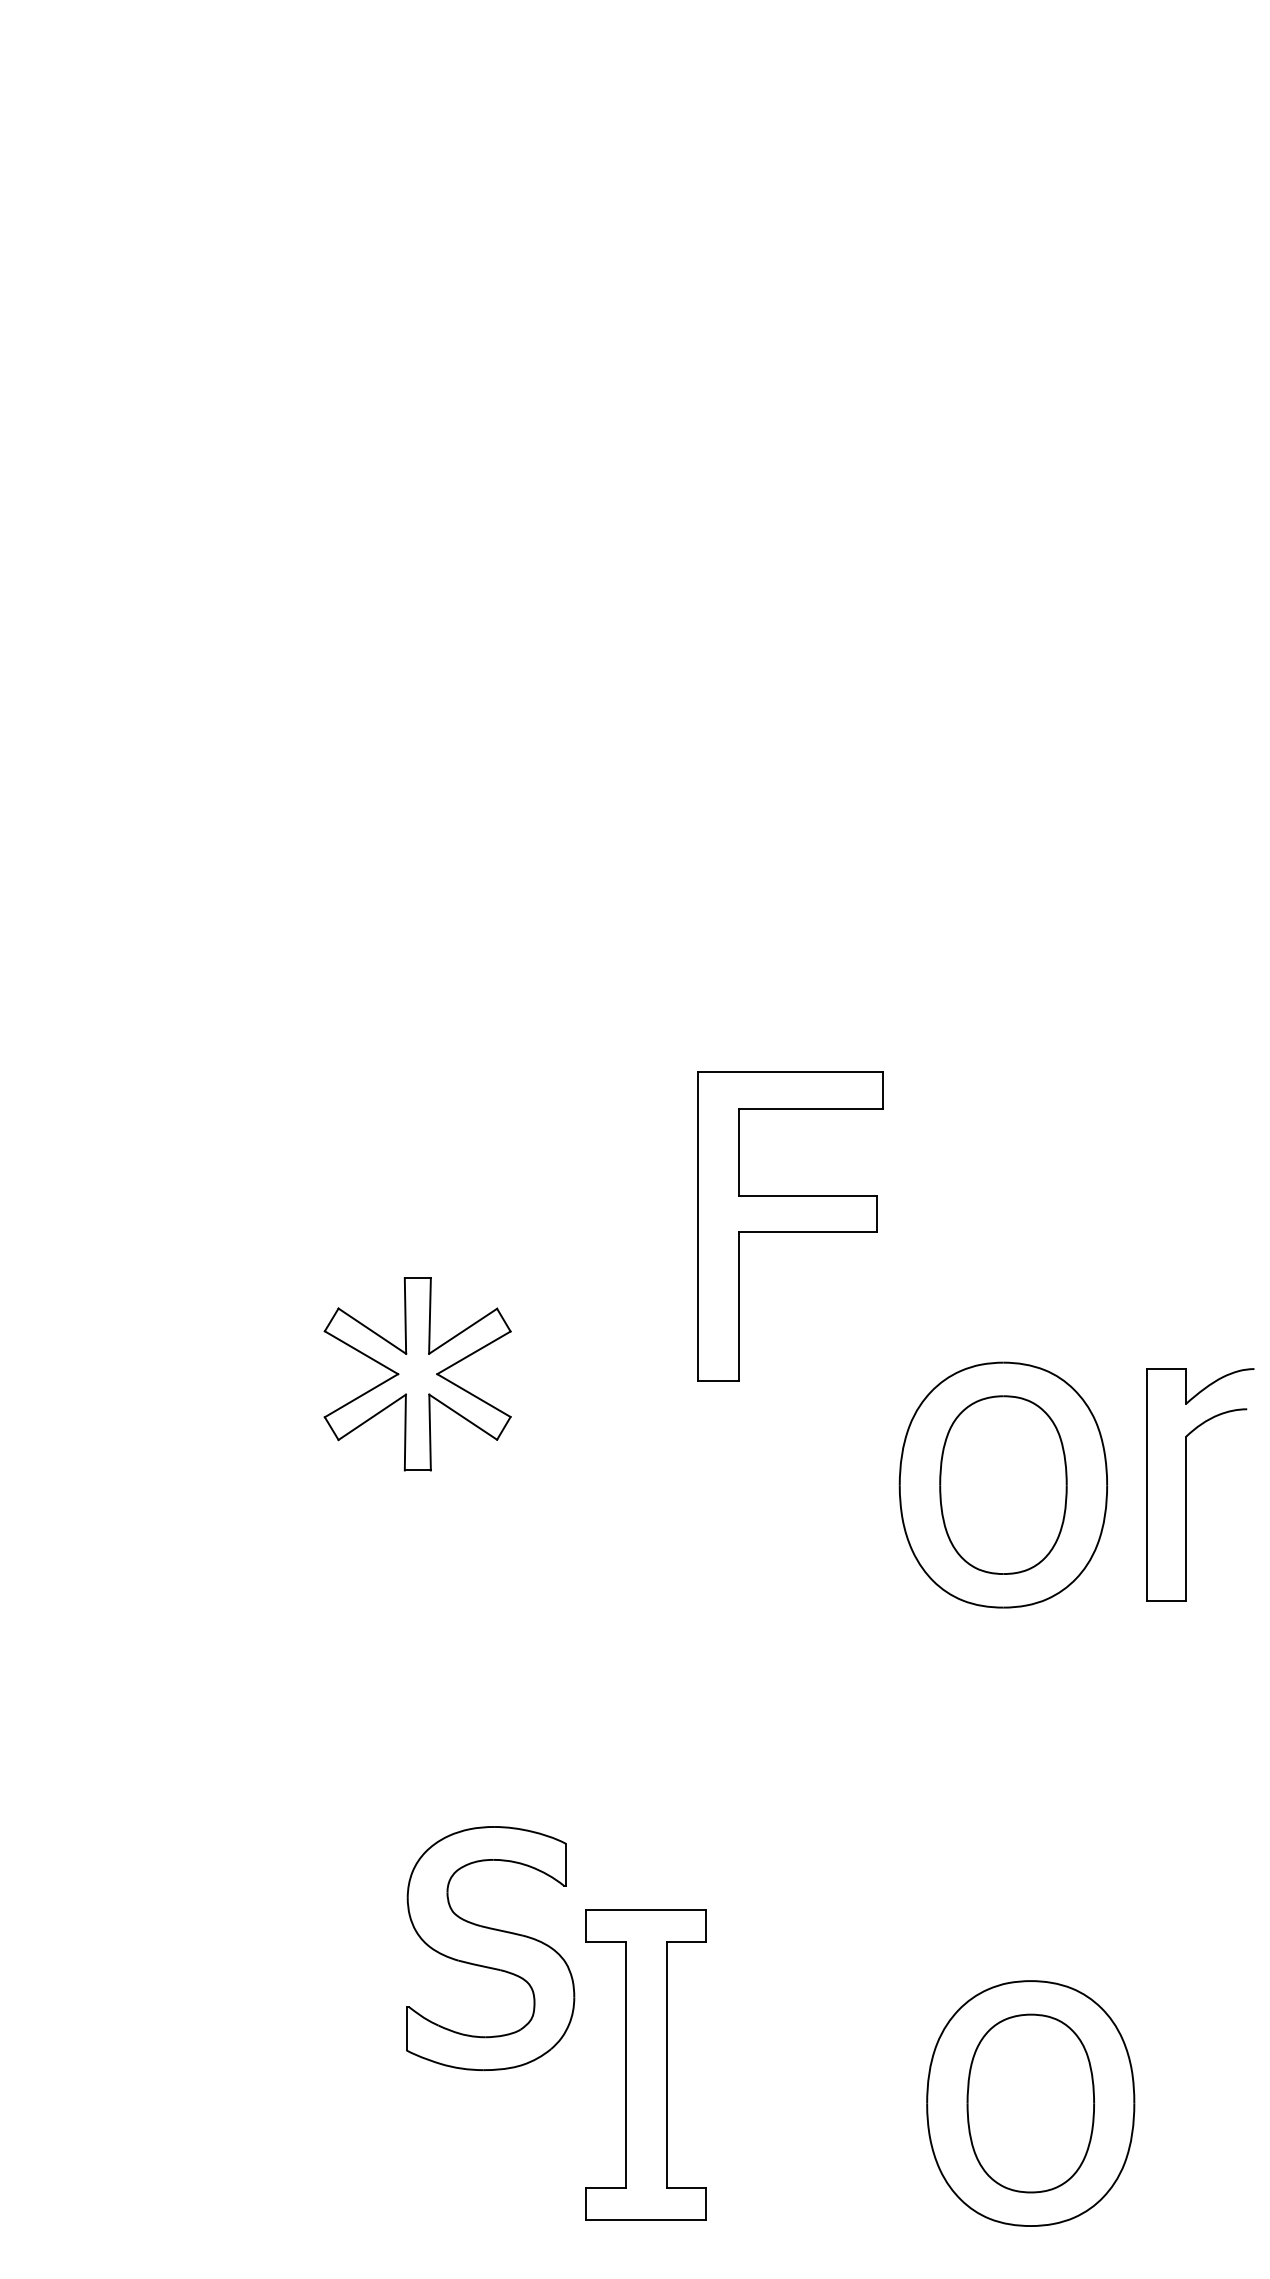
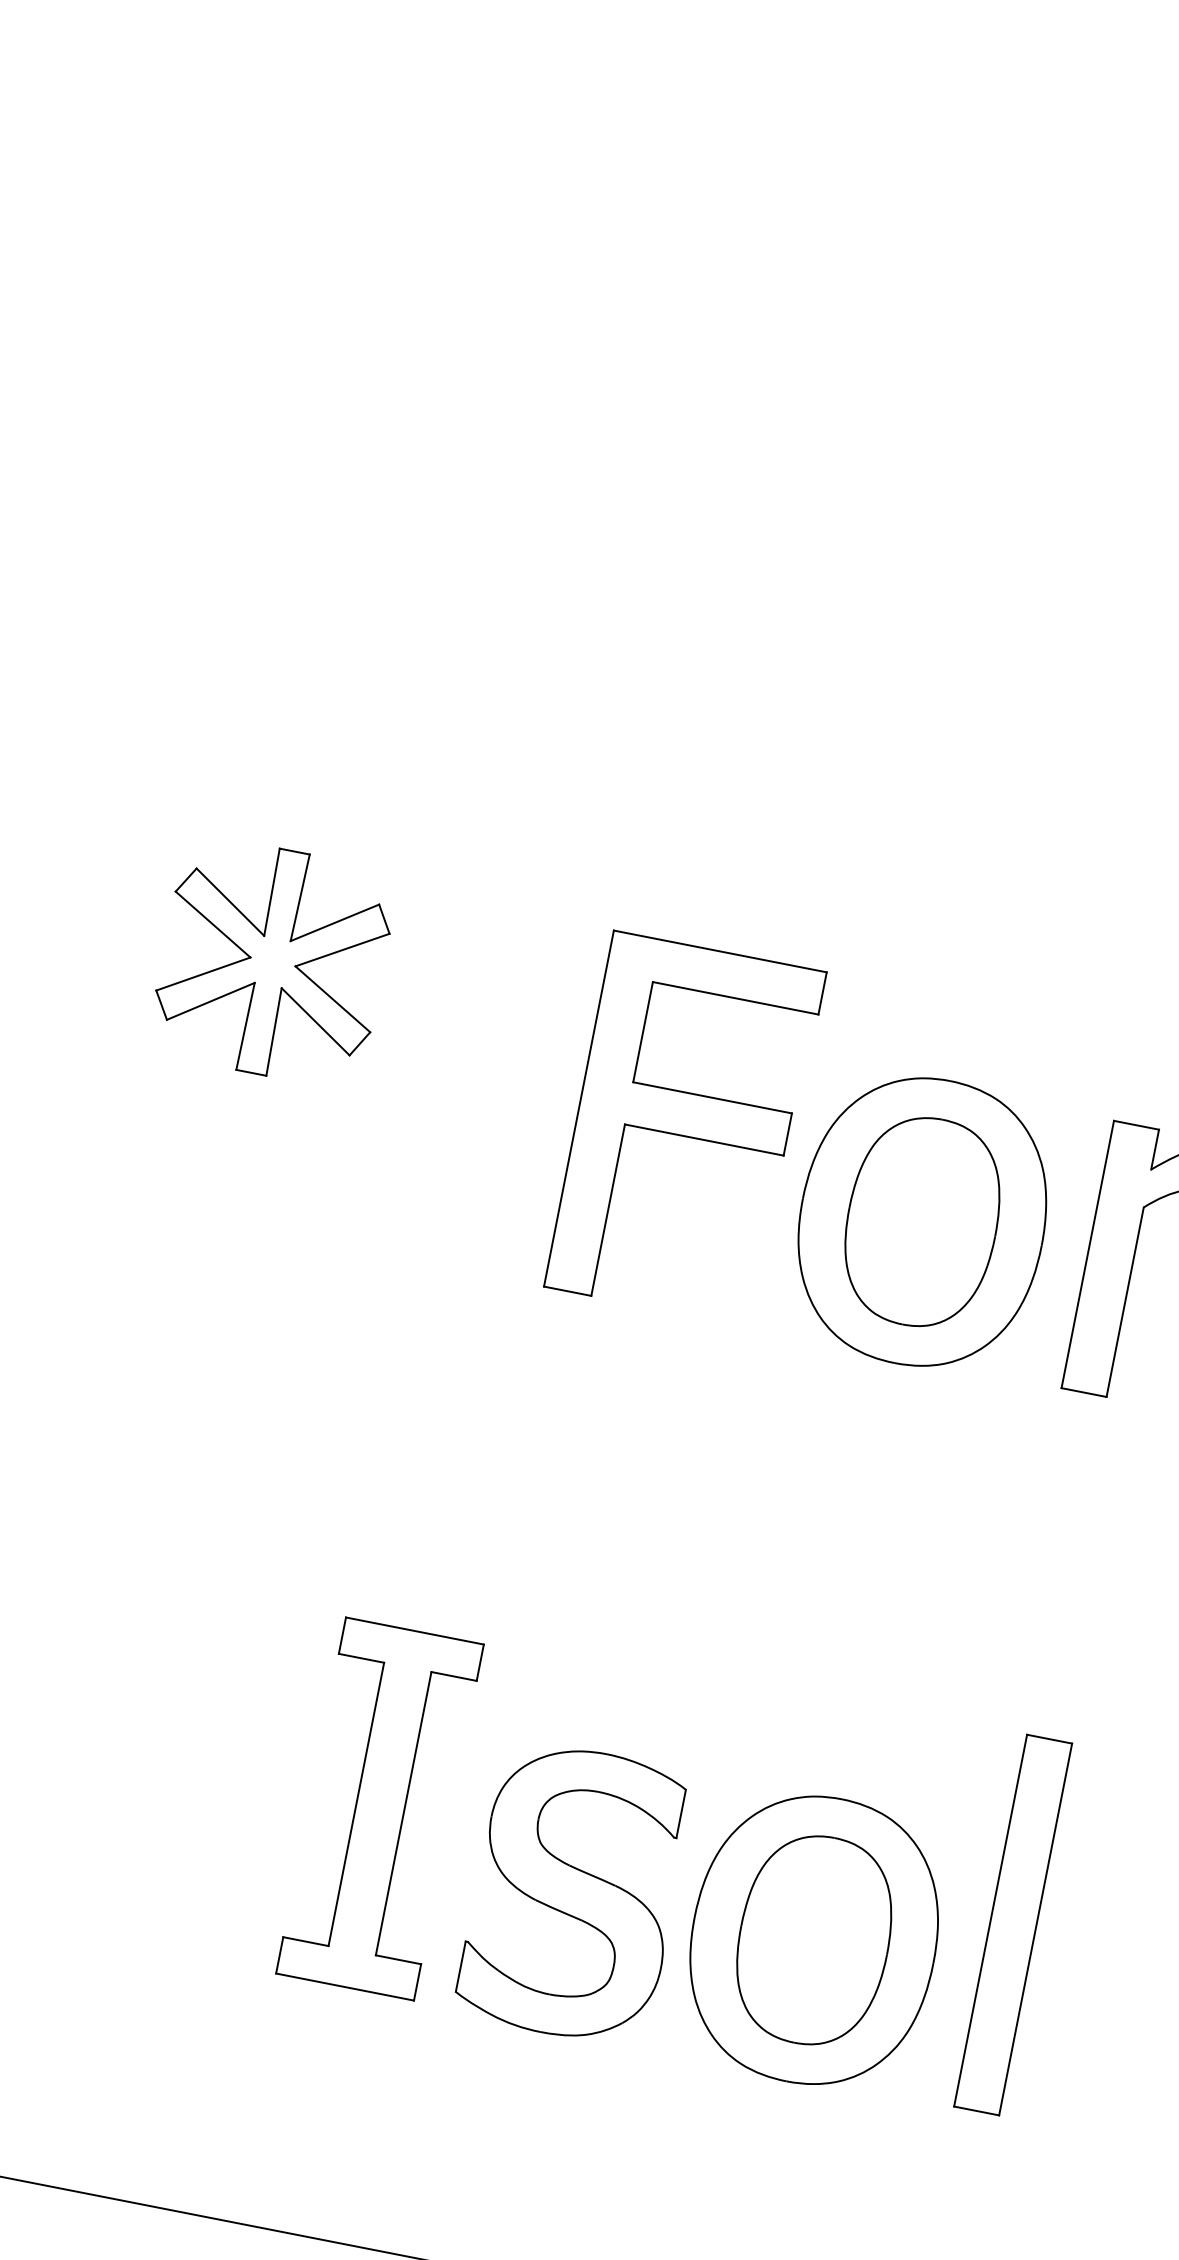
part: (790, 1226) -> (685, 1129), moved
part: (490, 1948) -> (575, 1893), moved
part: (1194, 2058) -> (1012, 1925), added

